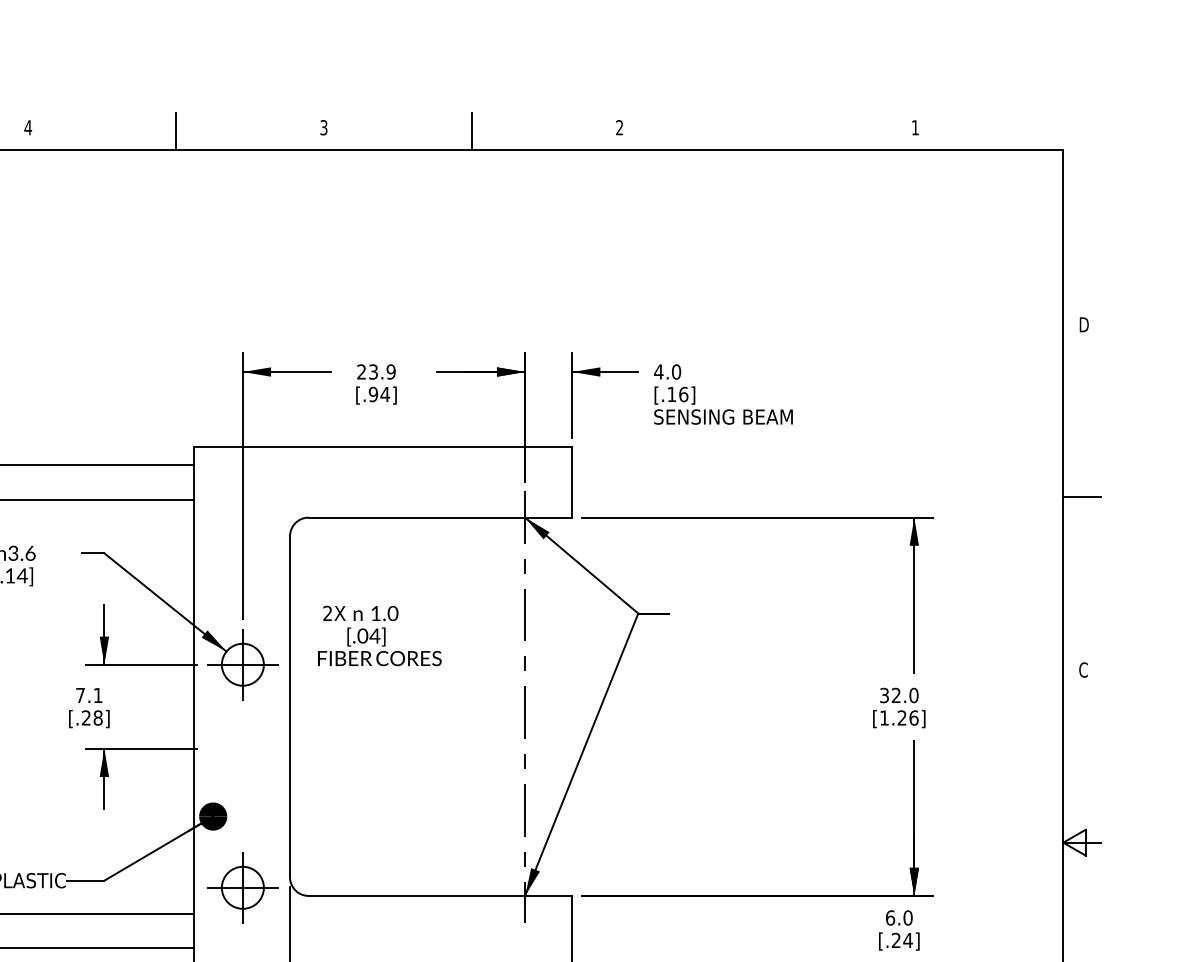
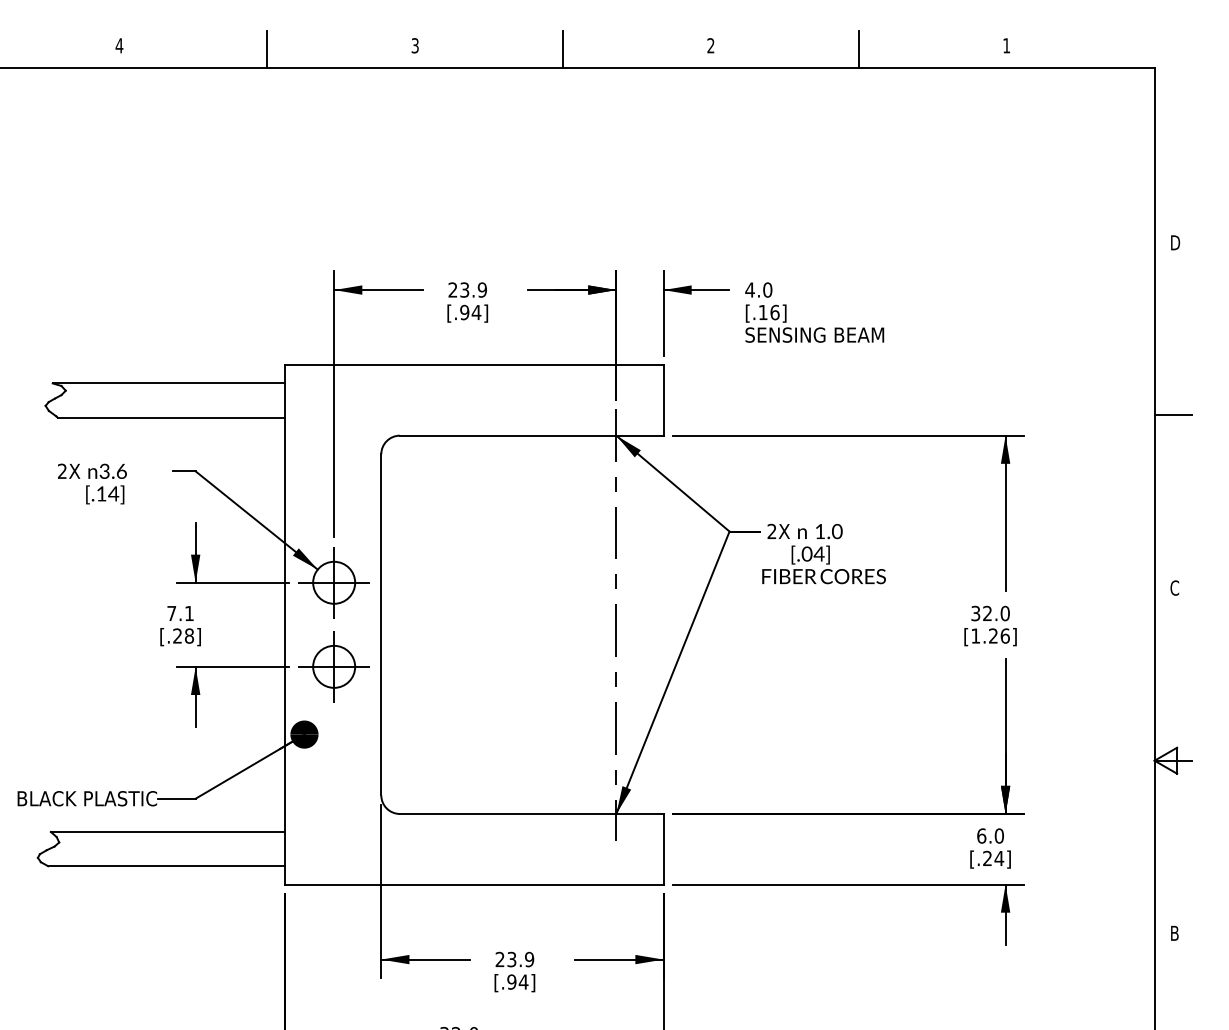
line: (767, 131) -> (858, 49), added
text: (379, 635) -> (823, 553), moved
part: (242, 887) -> (333, 666), moved

